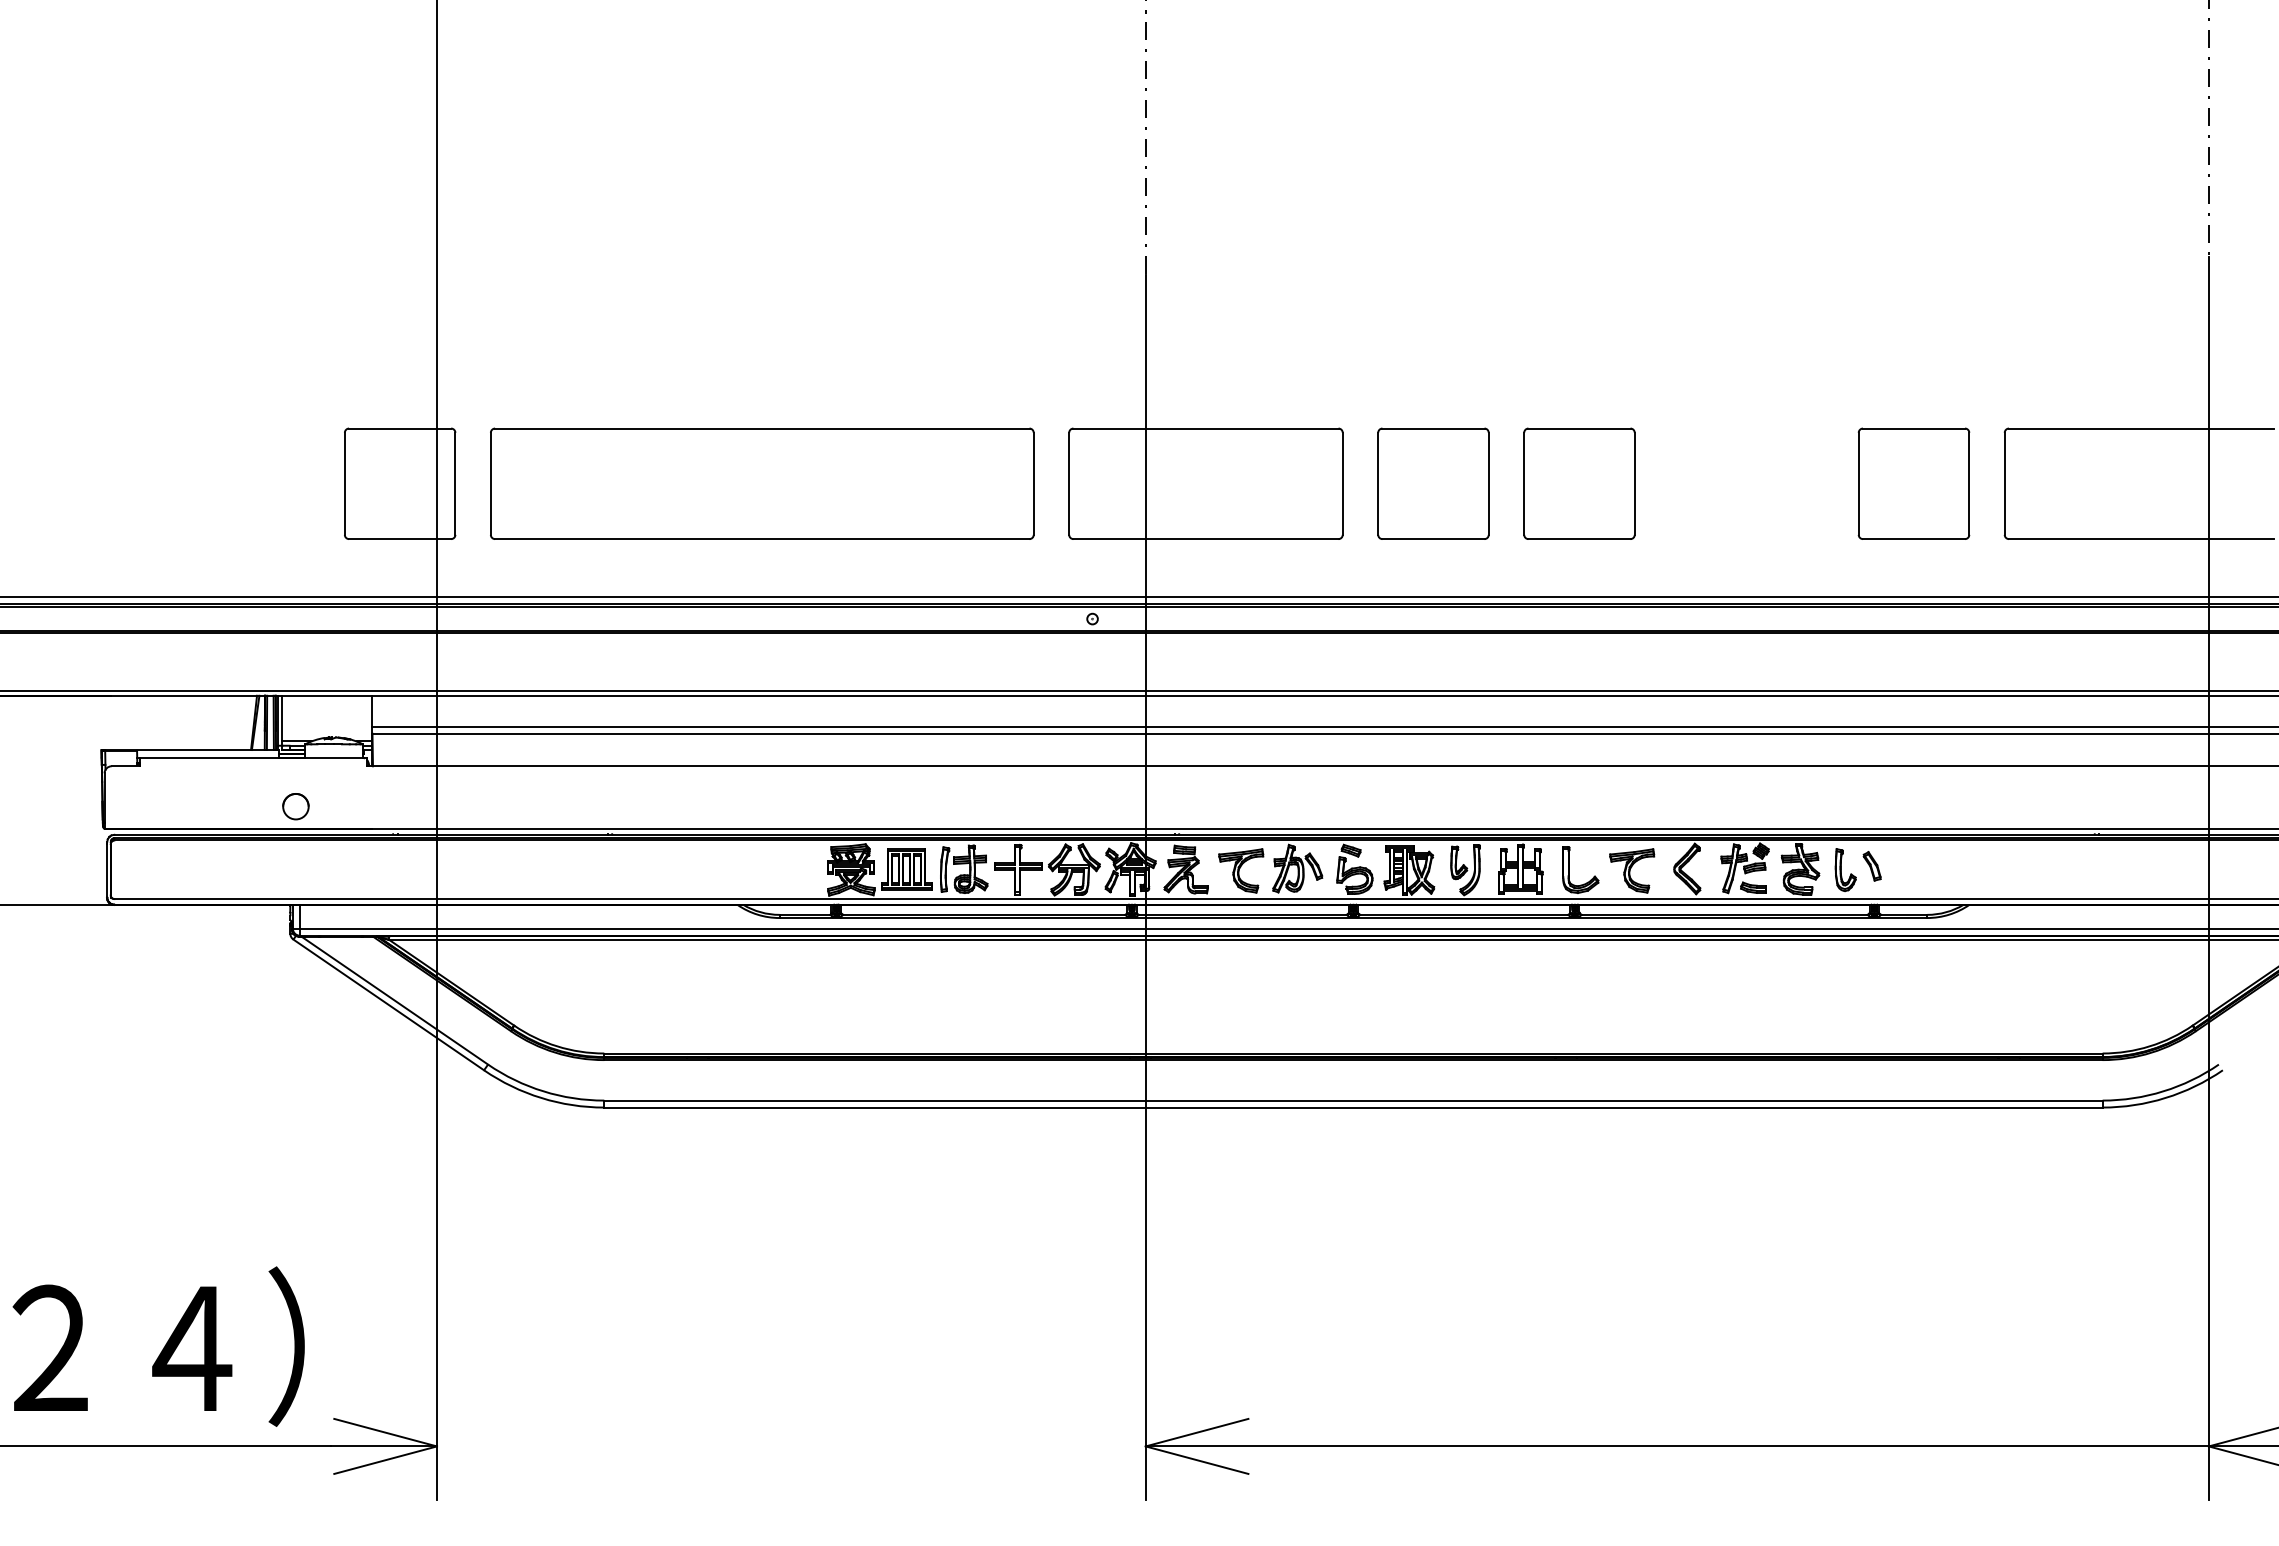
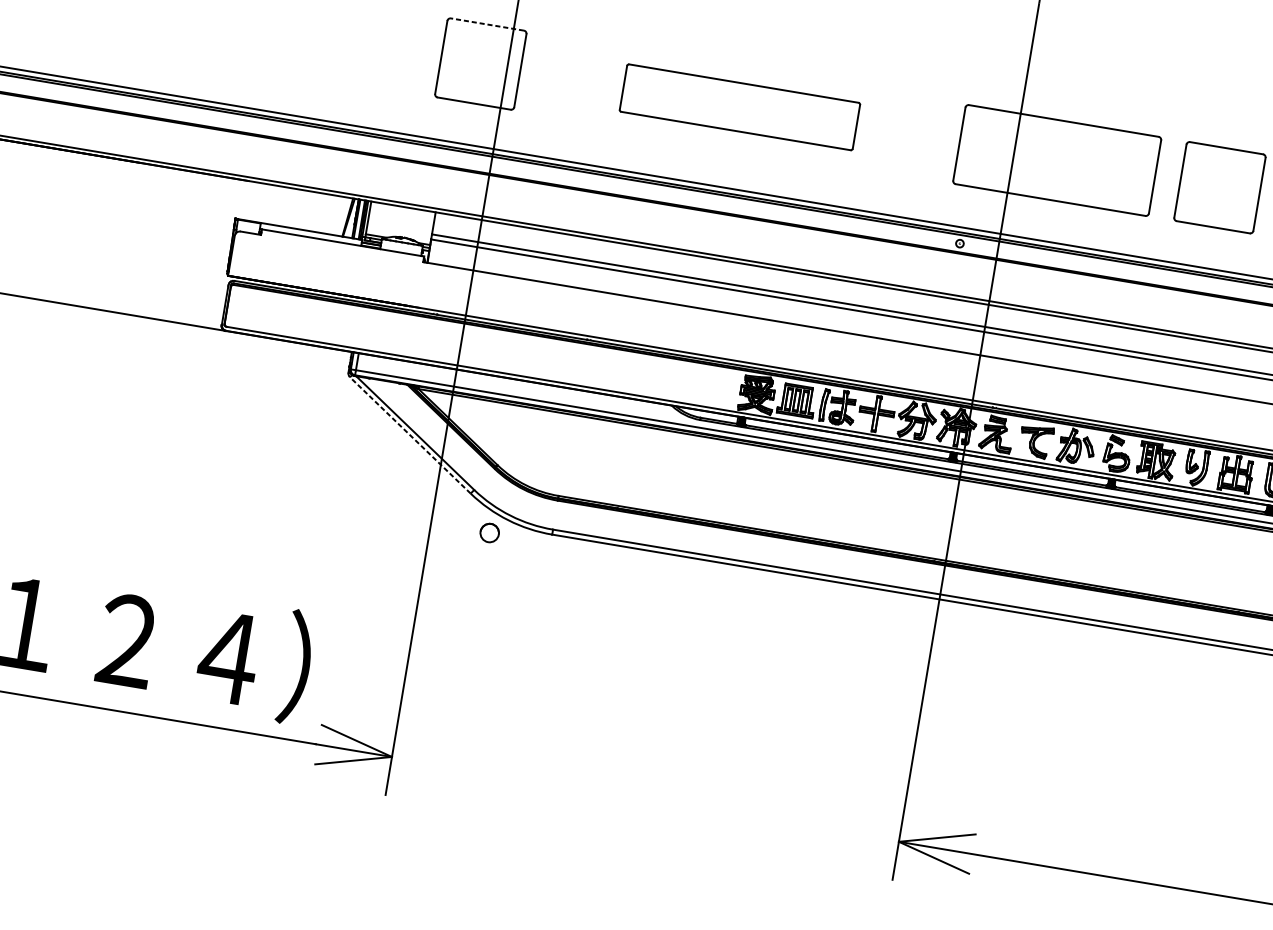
line: (399, 428) -> (487, 24), solid -> dashed
part: (762, 483) -> (740, 107), size x0.6
circle: (295, 806) -> (489, 532), moved
line: (388, 1004) -> (410, 435), solid -> dashed

